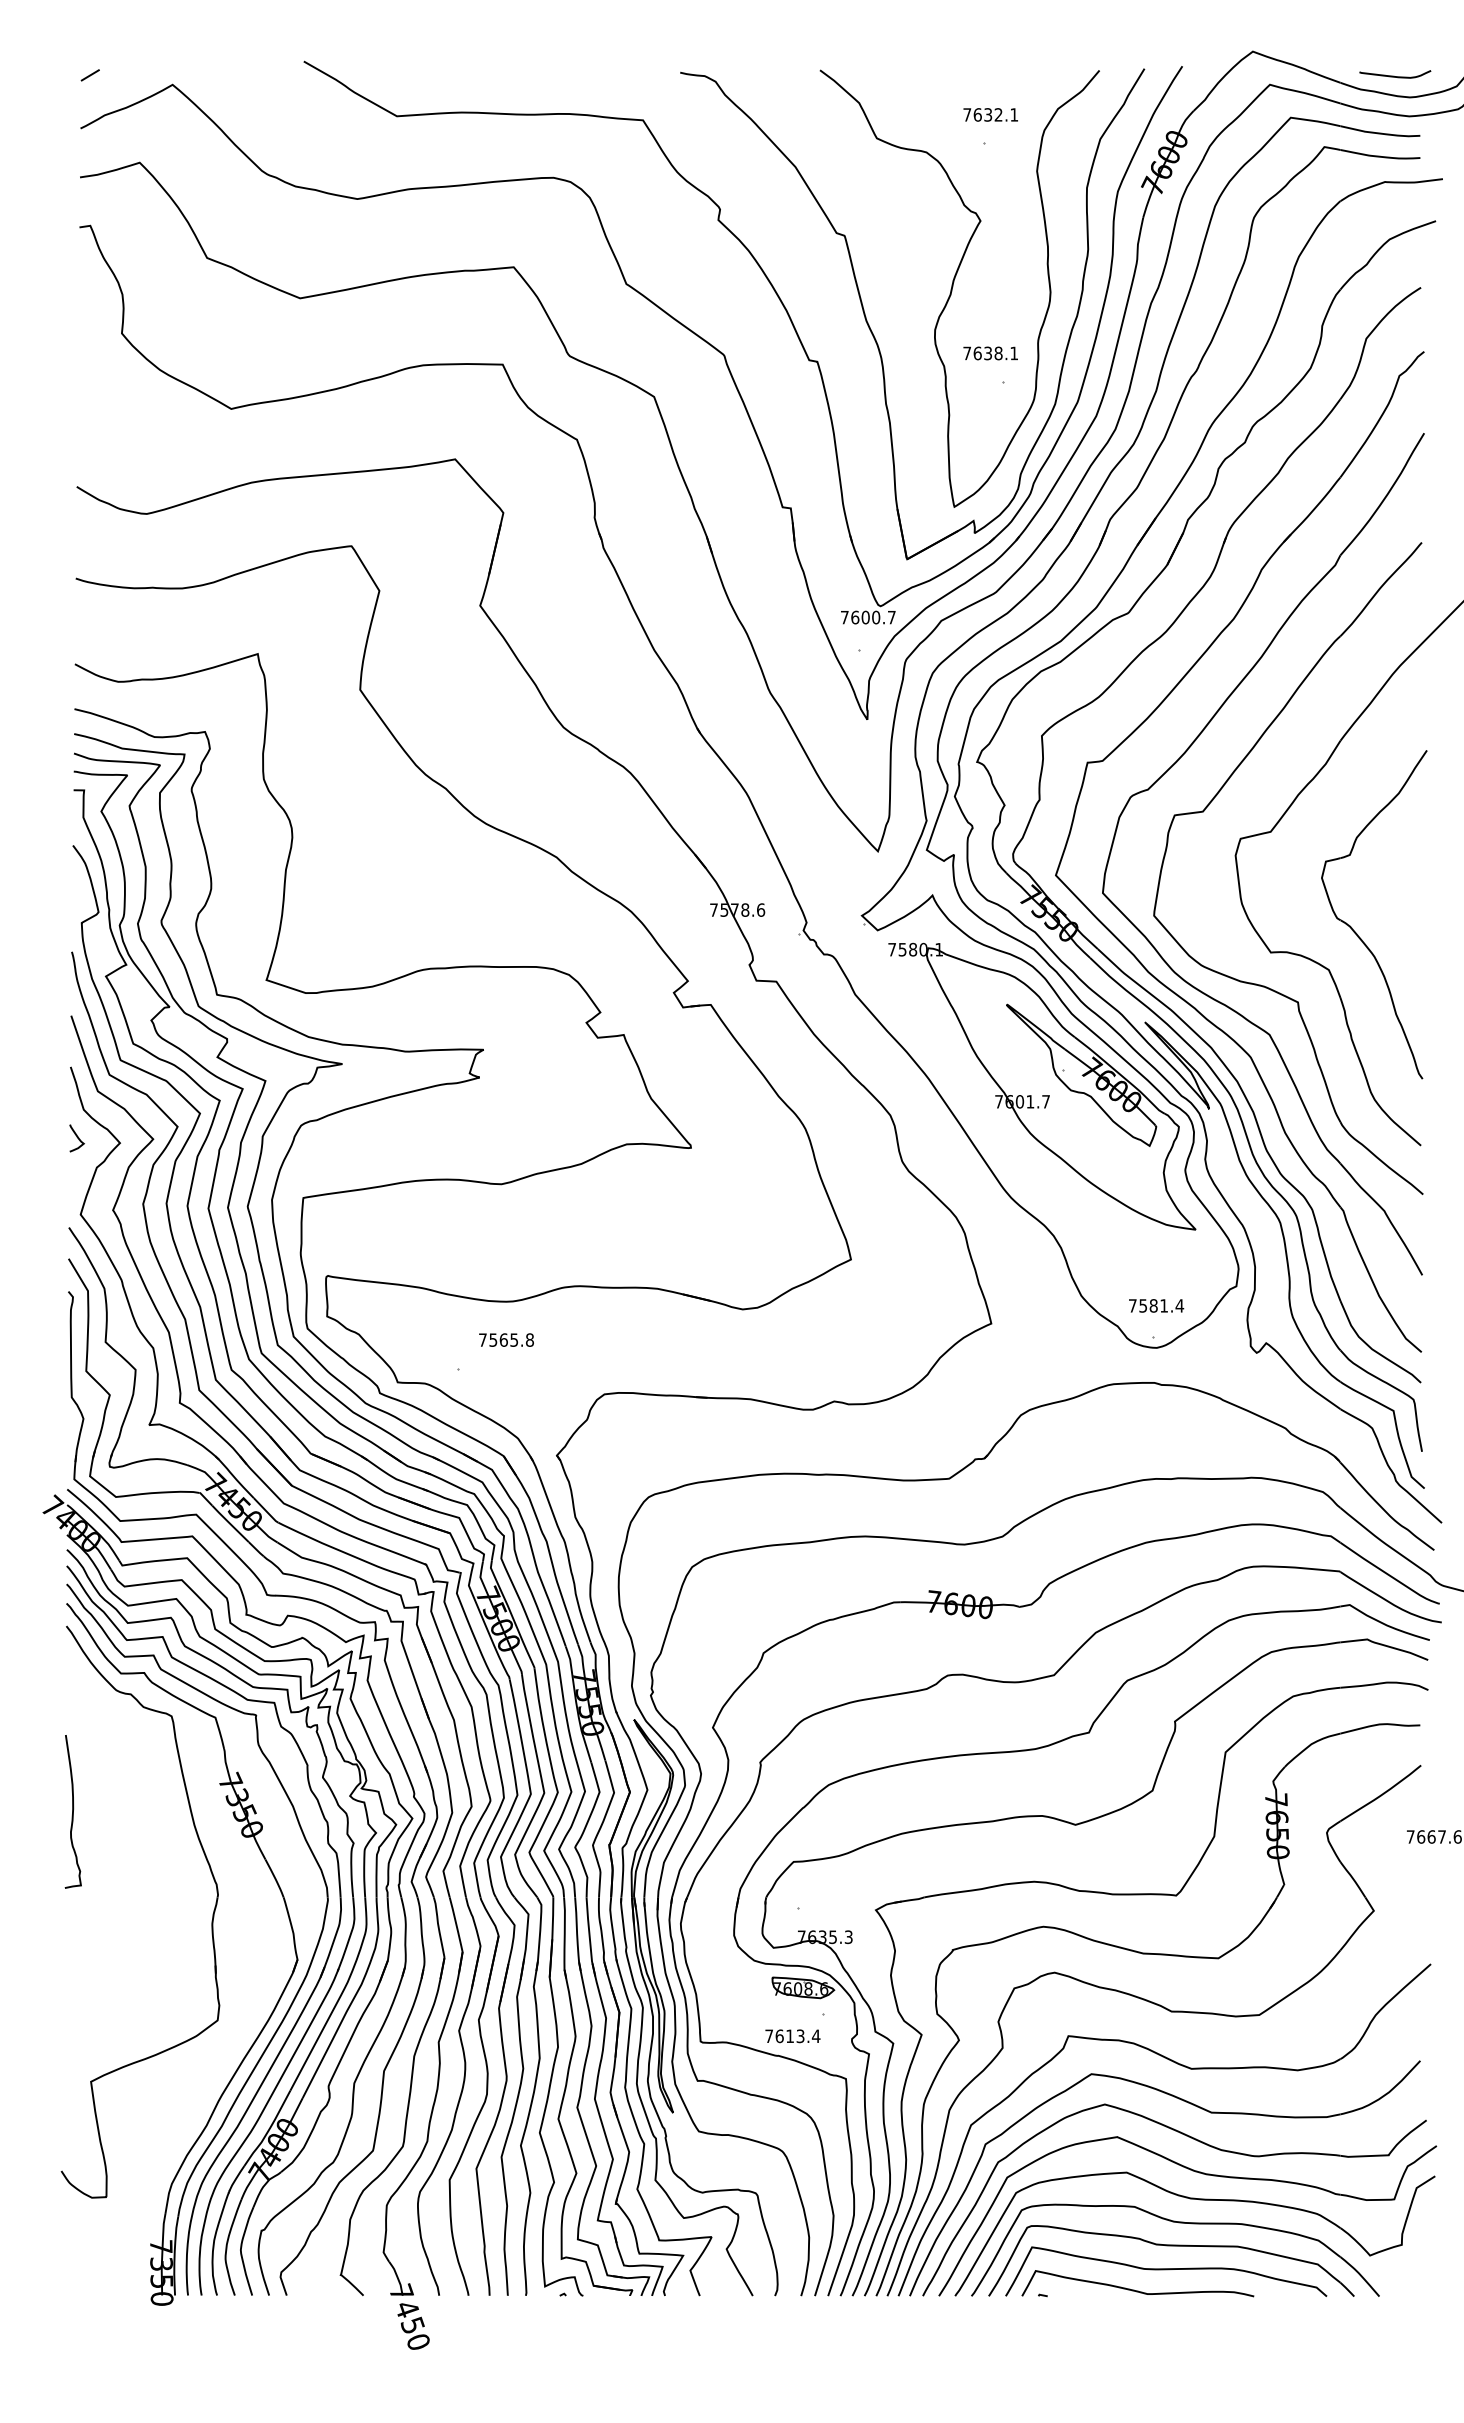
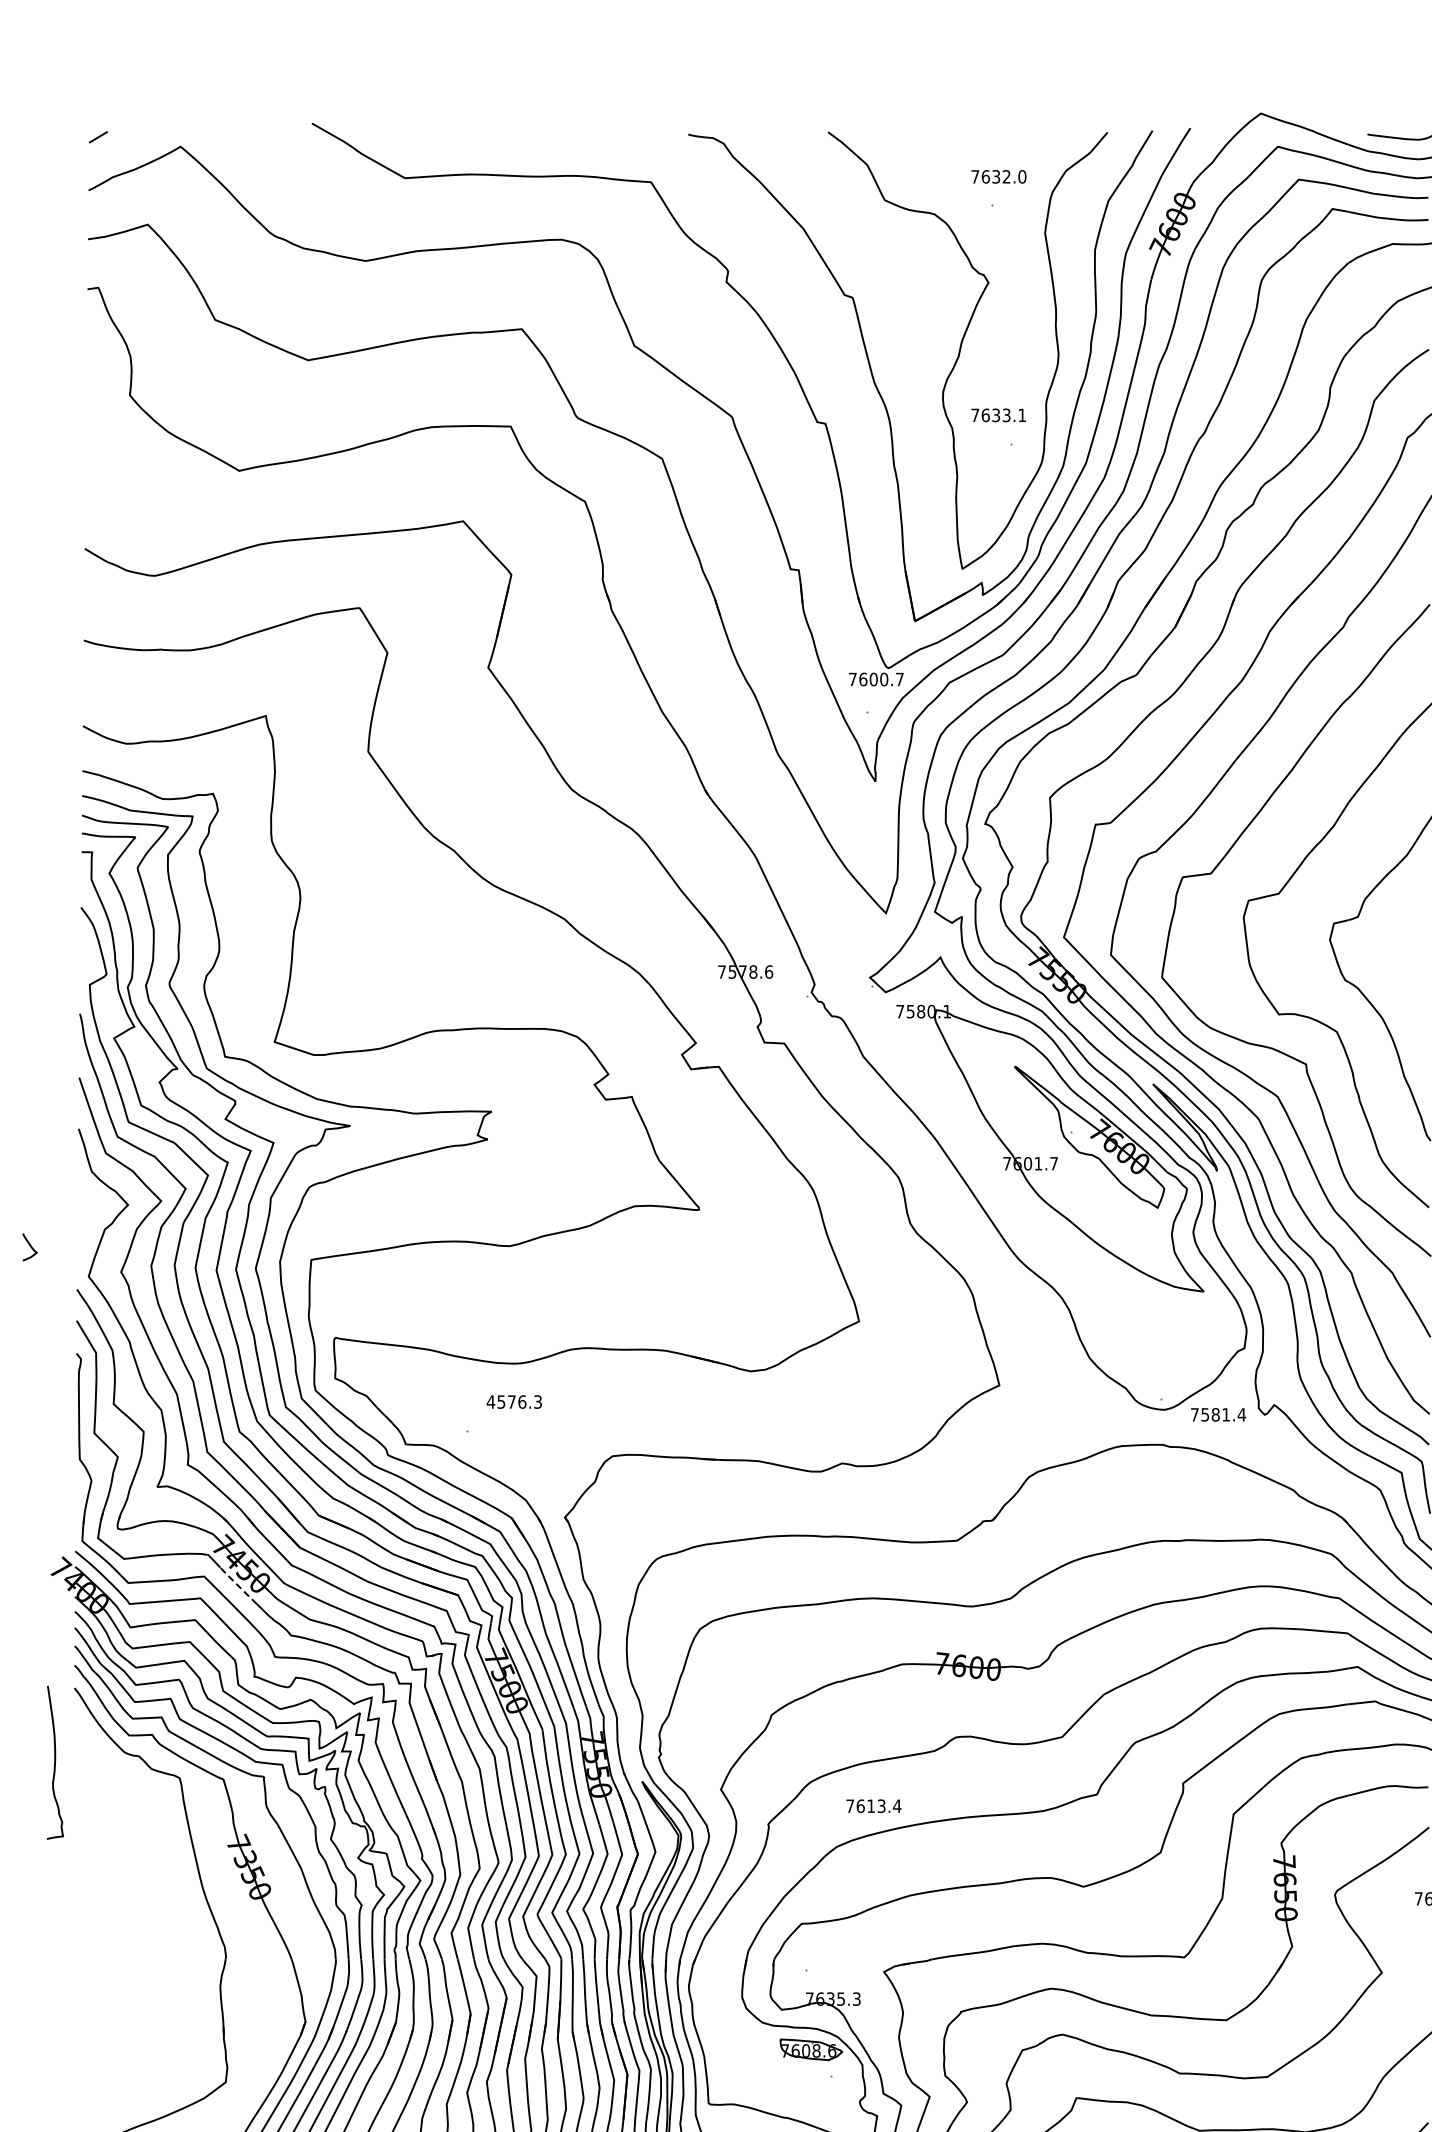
text: (1014, 114) -> (1022, 176), 7632.1 -> 7632.0
text: (998, 353) -> (1006, 415), 7638.1 -> 7633.1
curve: (76, 1137) -> (29, 1246), moved
text: (1156, 1305) -> (1218, 1414), moved
text: (505, 1339) -> (513, 1401), 7565.8 -> 4576.3
line: (229, 1522) -> (237, 1584), solid -> dashed
curve: (72, 1811) -> (54, 1762), moved
text: (792, 2036) -> (873, 1806), moved

